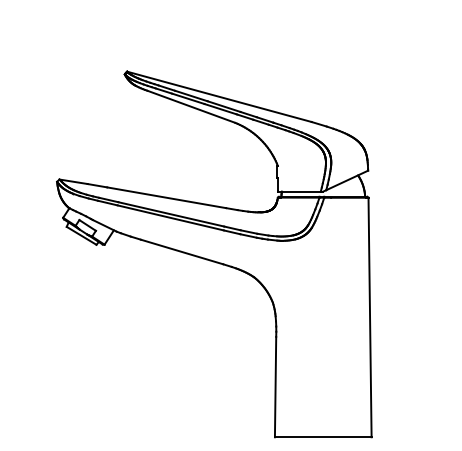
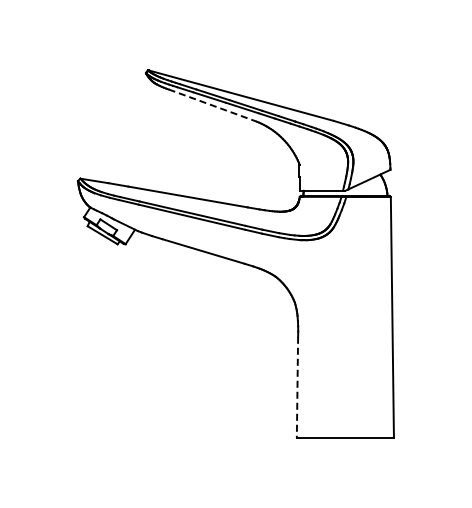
line: (191, 106) -> (213, 105), solid -> dashed
line: (275, 387) -> (297, 387), solid -> dashed

